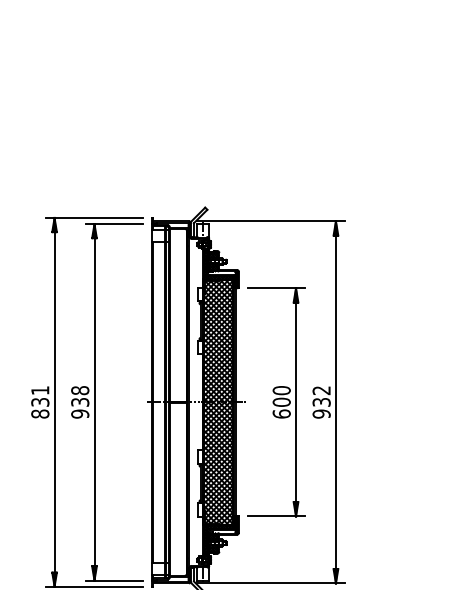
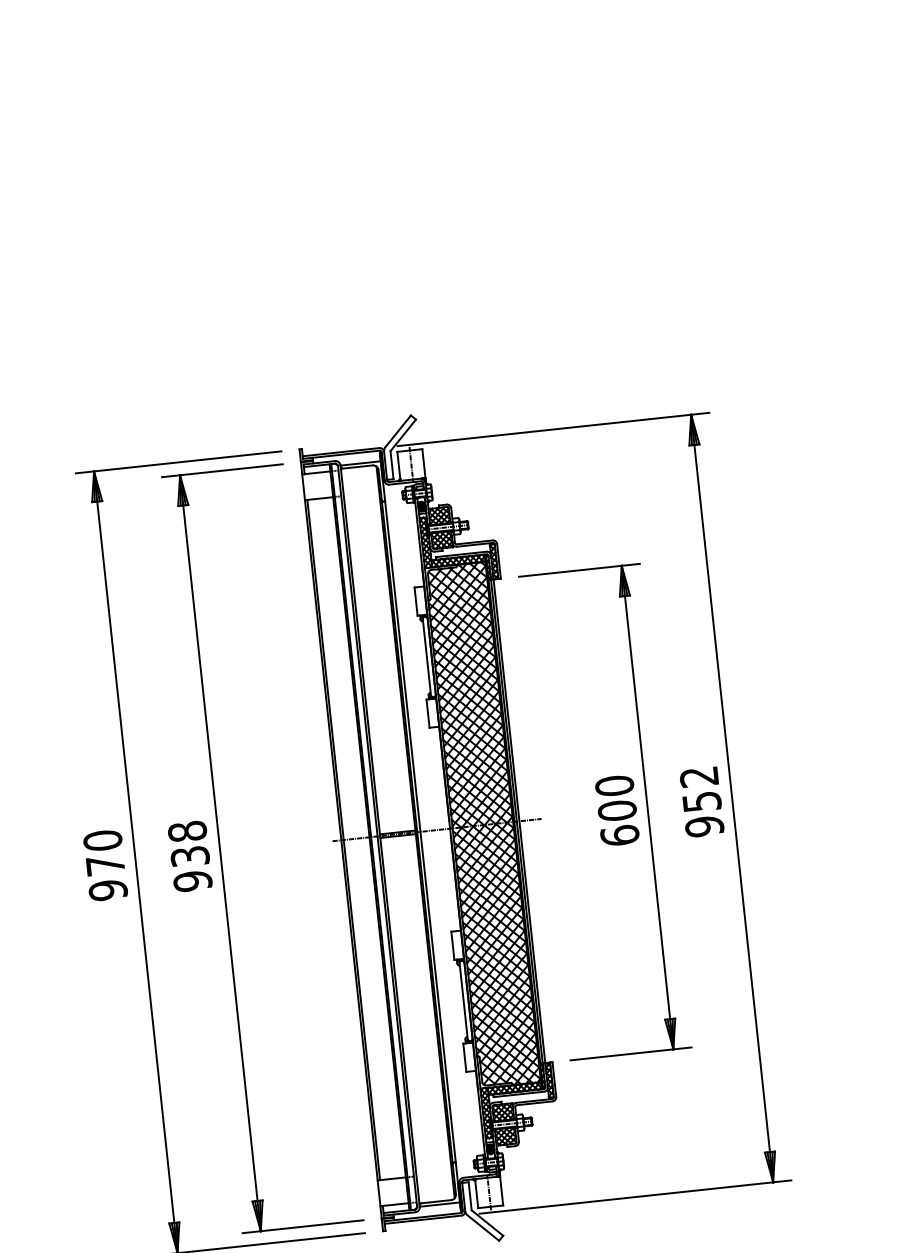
text: (40, 402) -> (105, 865), 831 -> 970
text: (321, 402) -> (701, 802), 932 -> 952

